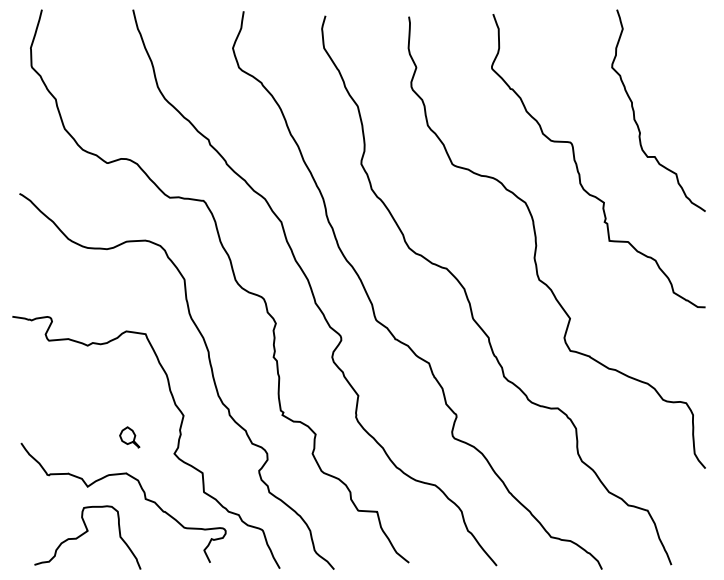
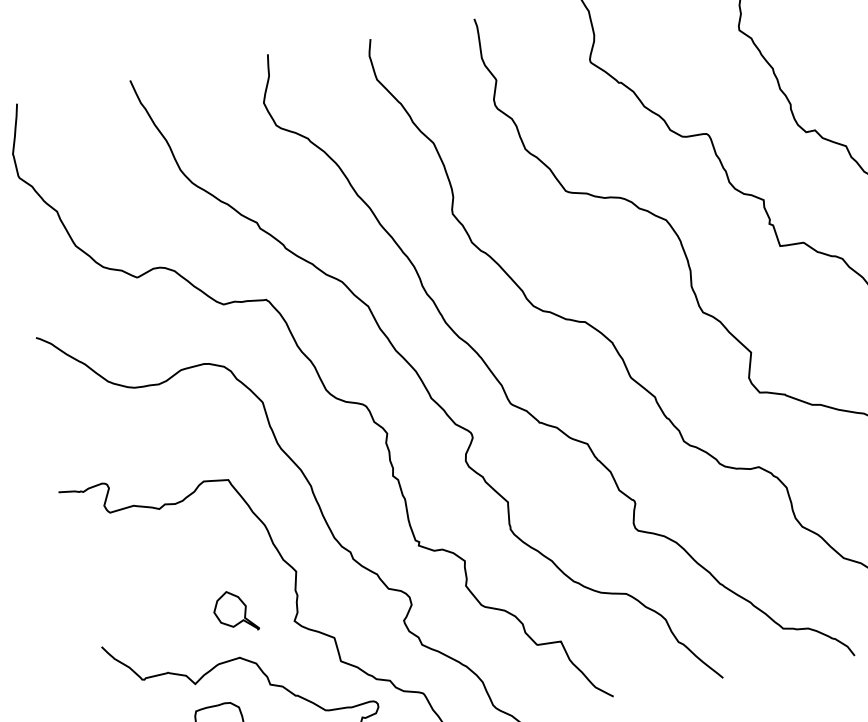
part: (129, 437) -> (234, 612), size x1.67

